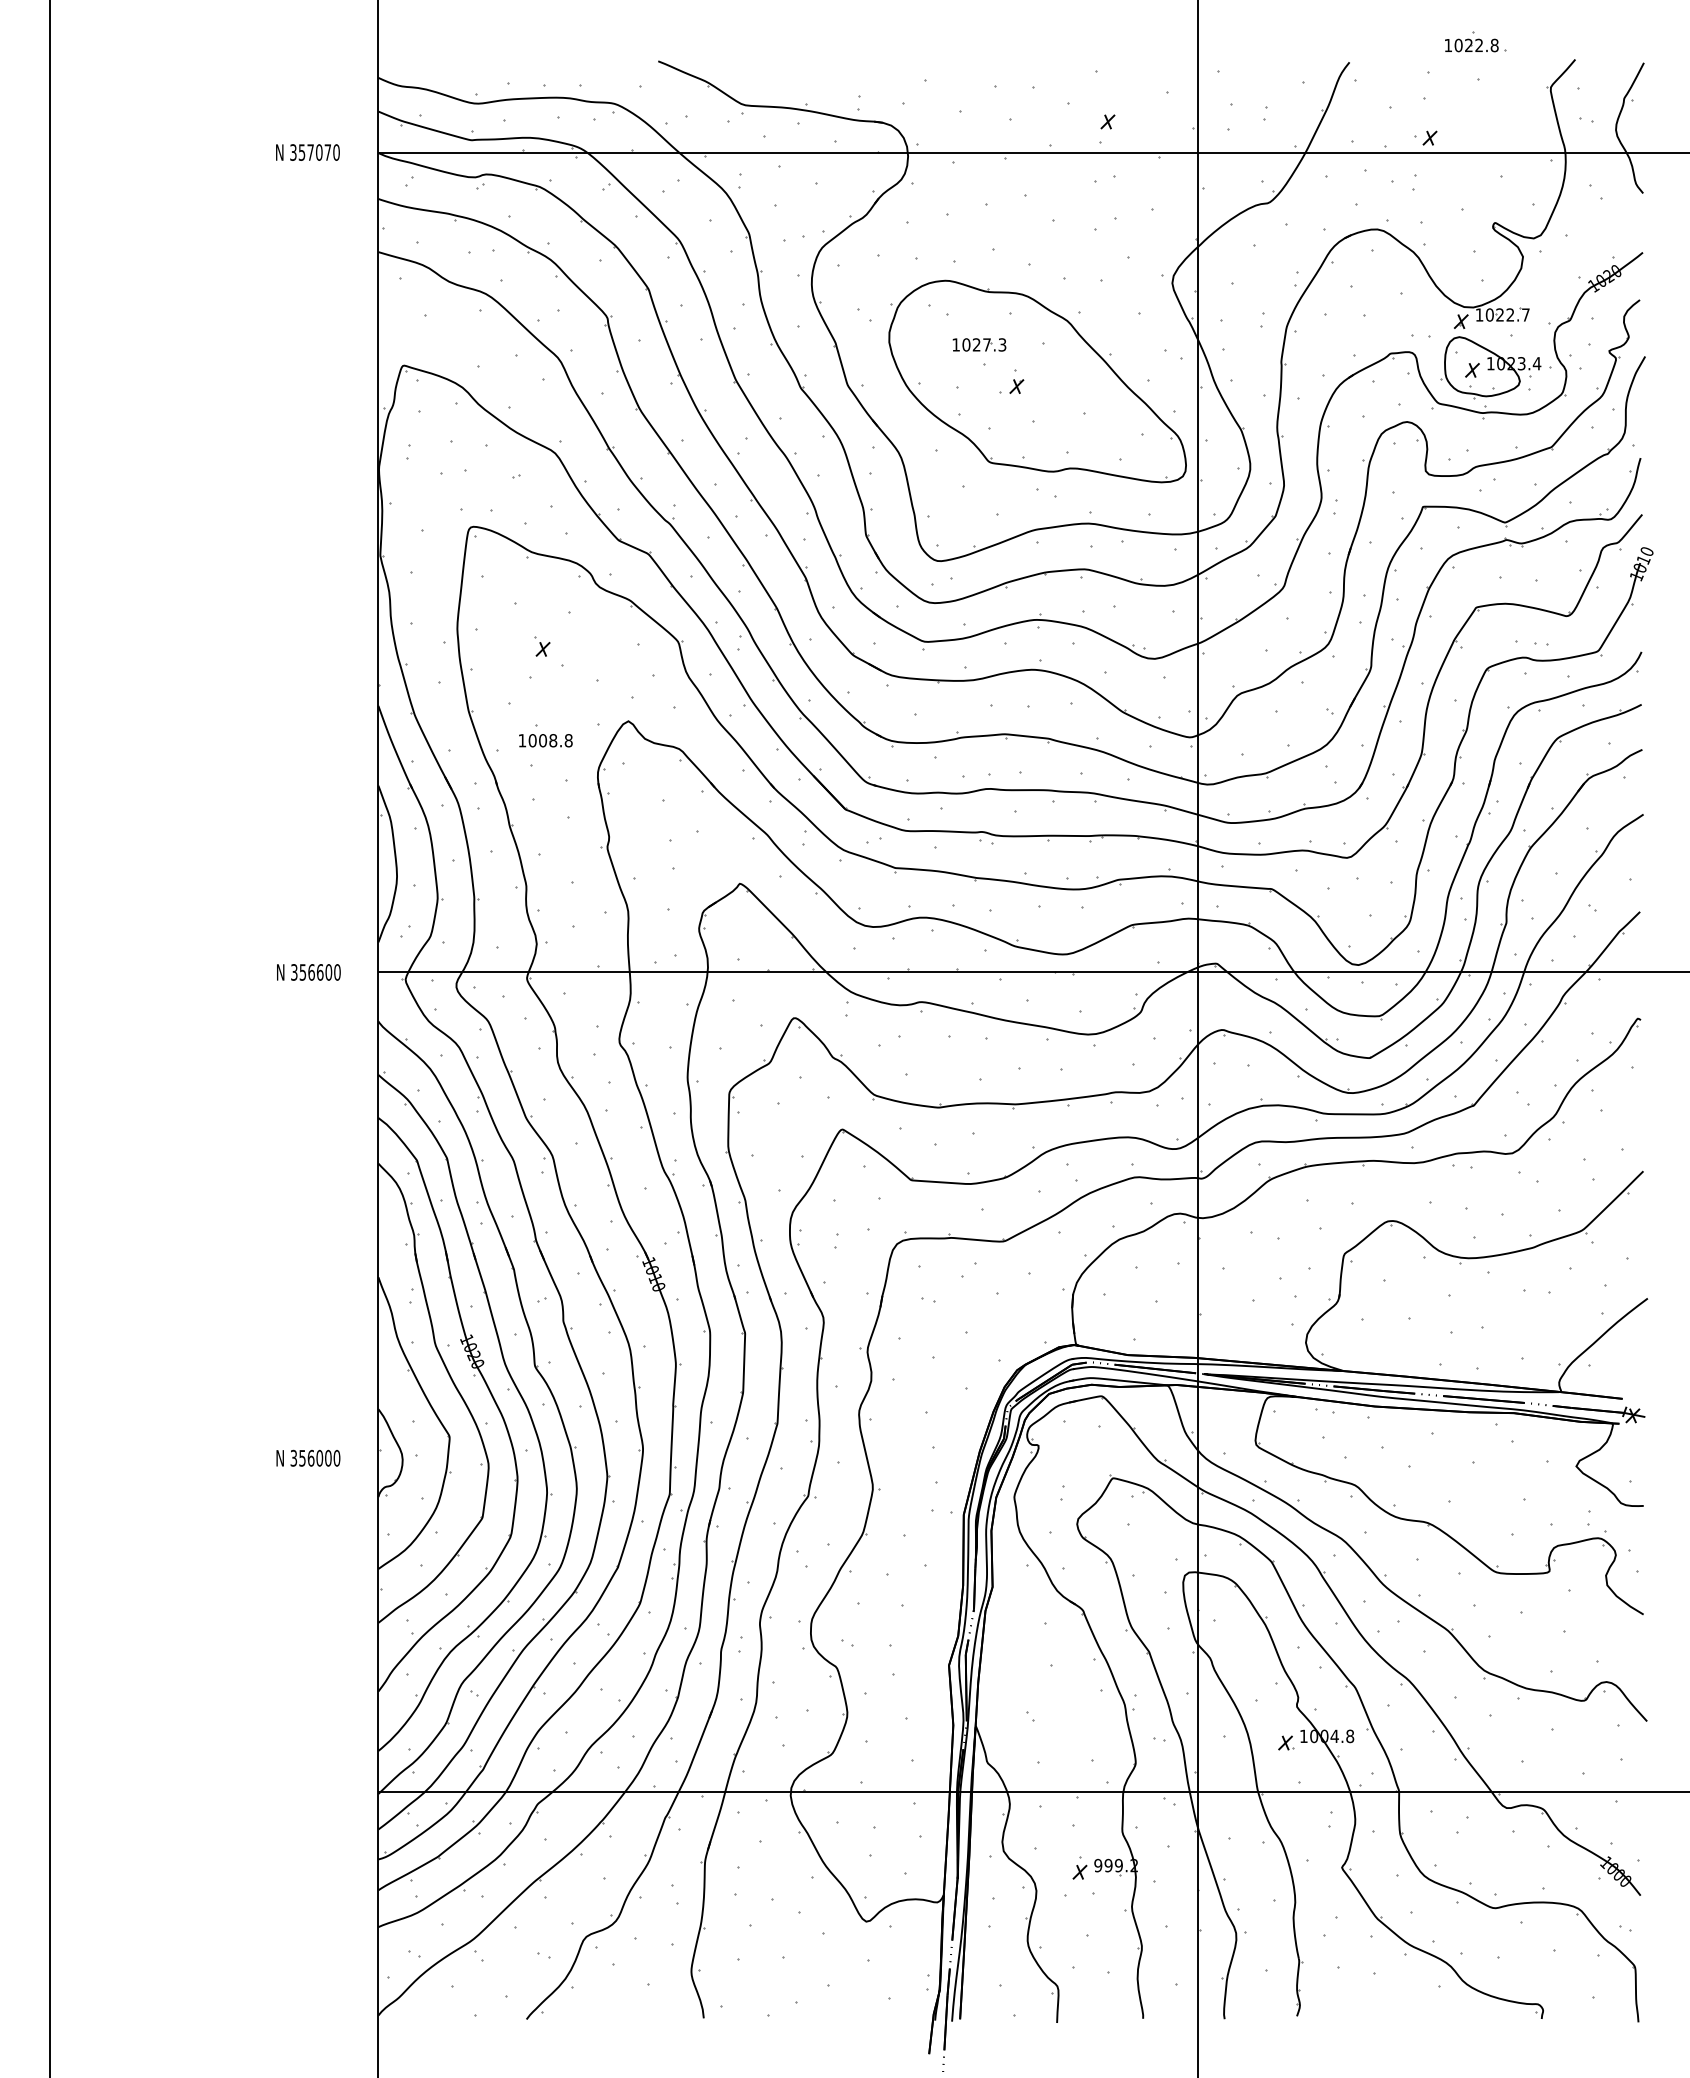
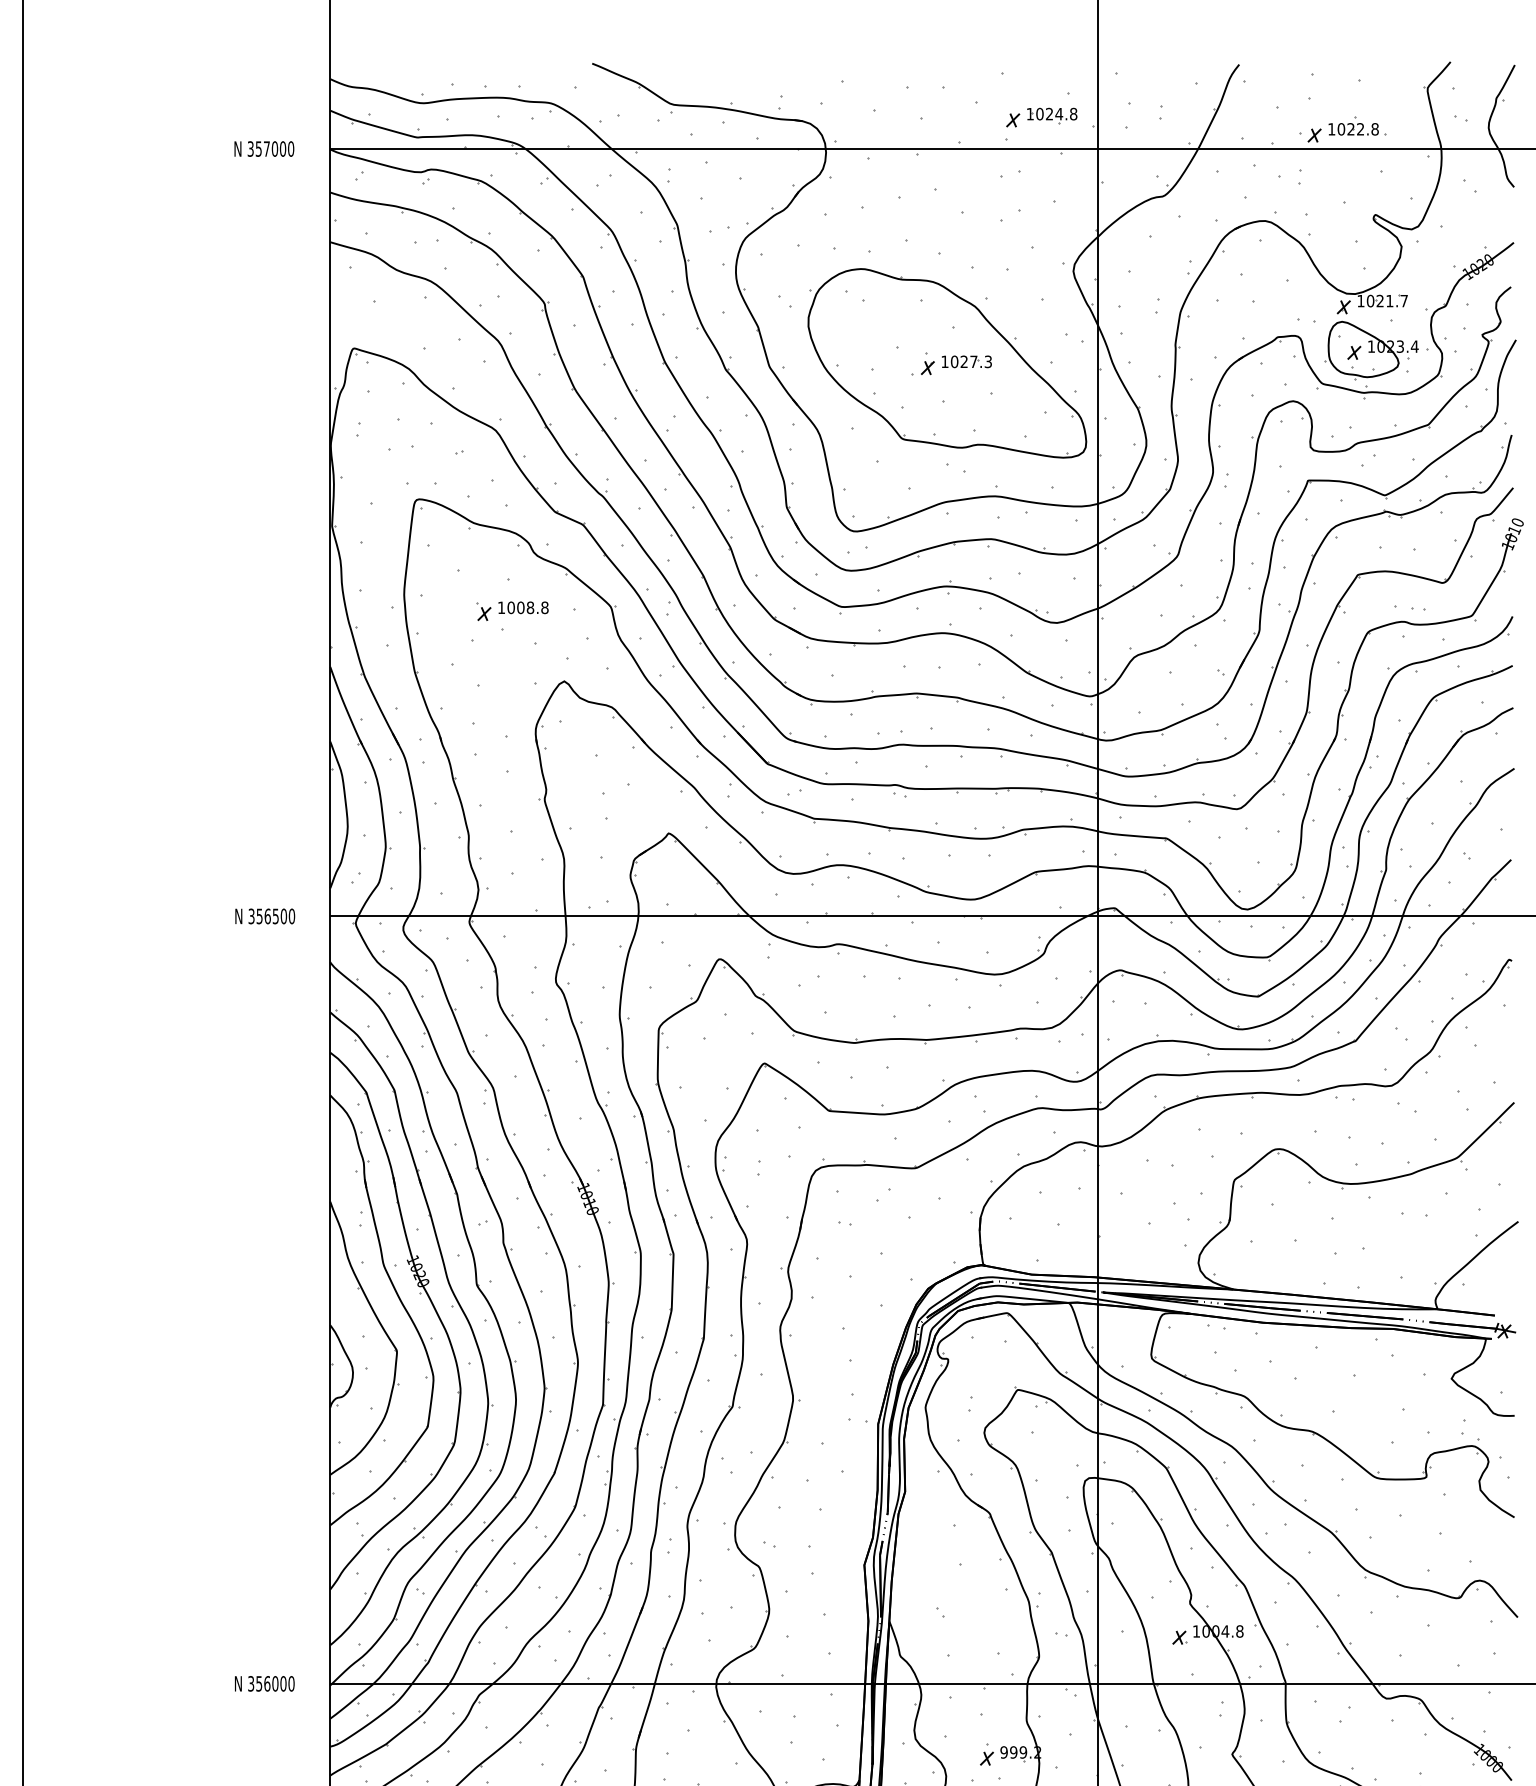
part: (1475, 41) -> (1357, 125), moved
part: (1149, 117) -> (1052, 116), added
text: (327, 152) -> (282, 148), 357070 -> 357000
text: (1510, 314) -> (1389, 300), 1022.7 -> 1021.7
part: (979, 344) -> (966, 361), moved
part: (545, 740) -> (523, 607), moved
text: (319, 972) -> (275, 916), 356600 -> 356500
text: (308, 1457) -> (264, 1683), moved

